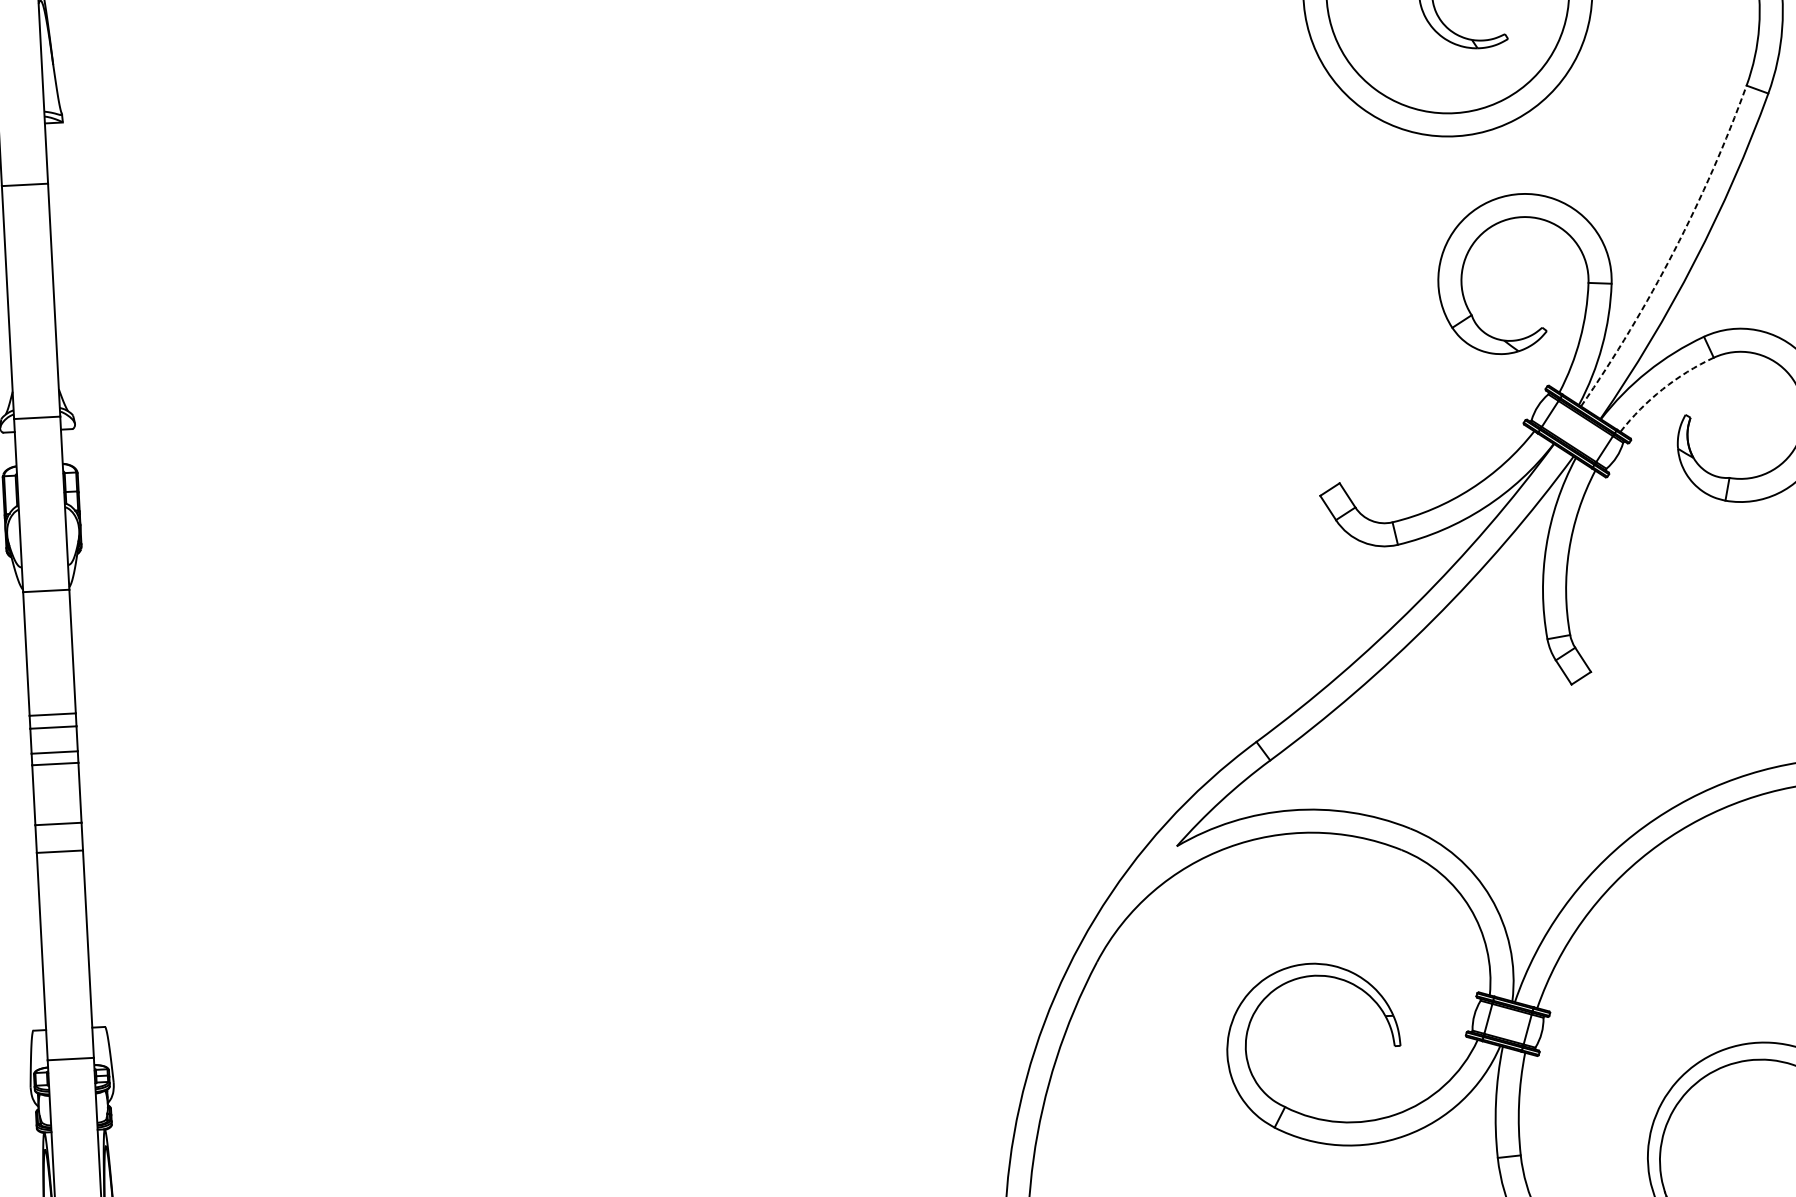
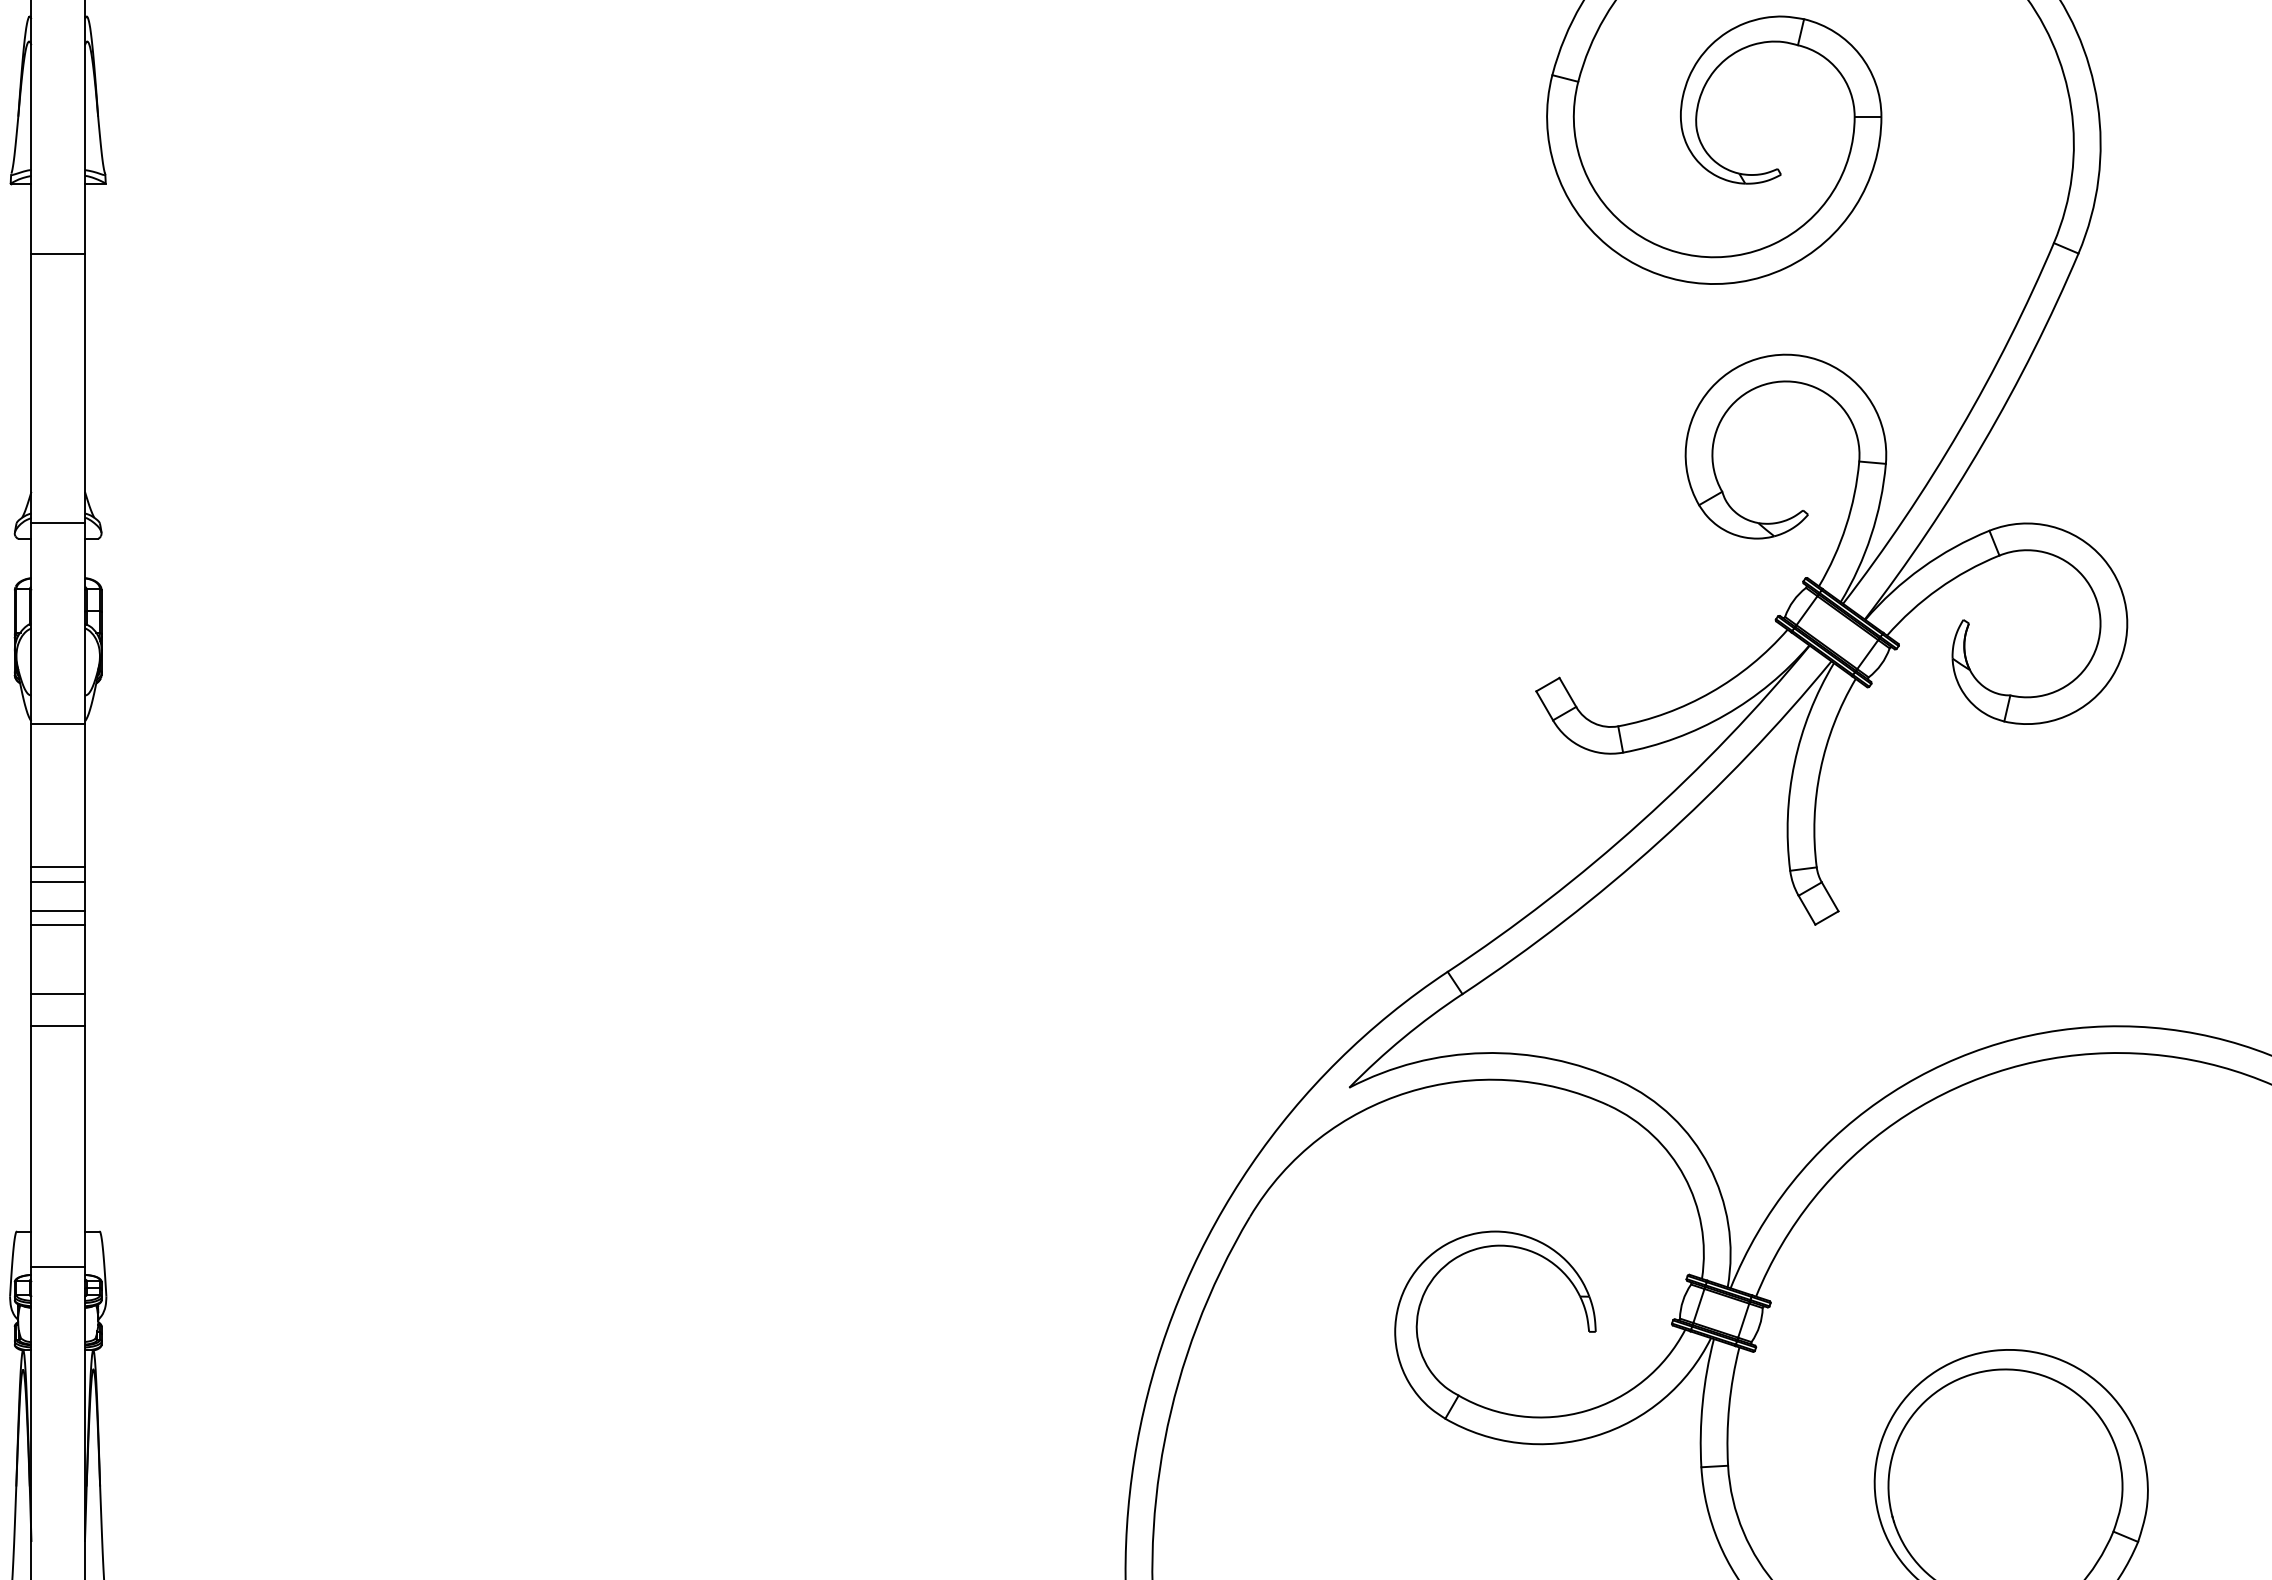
arc: (1674, 251) -> (1960, 430), dashed -> solid
arc: (1662, 388) -> (1938, 588), dashed -> solid

